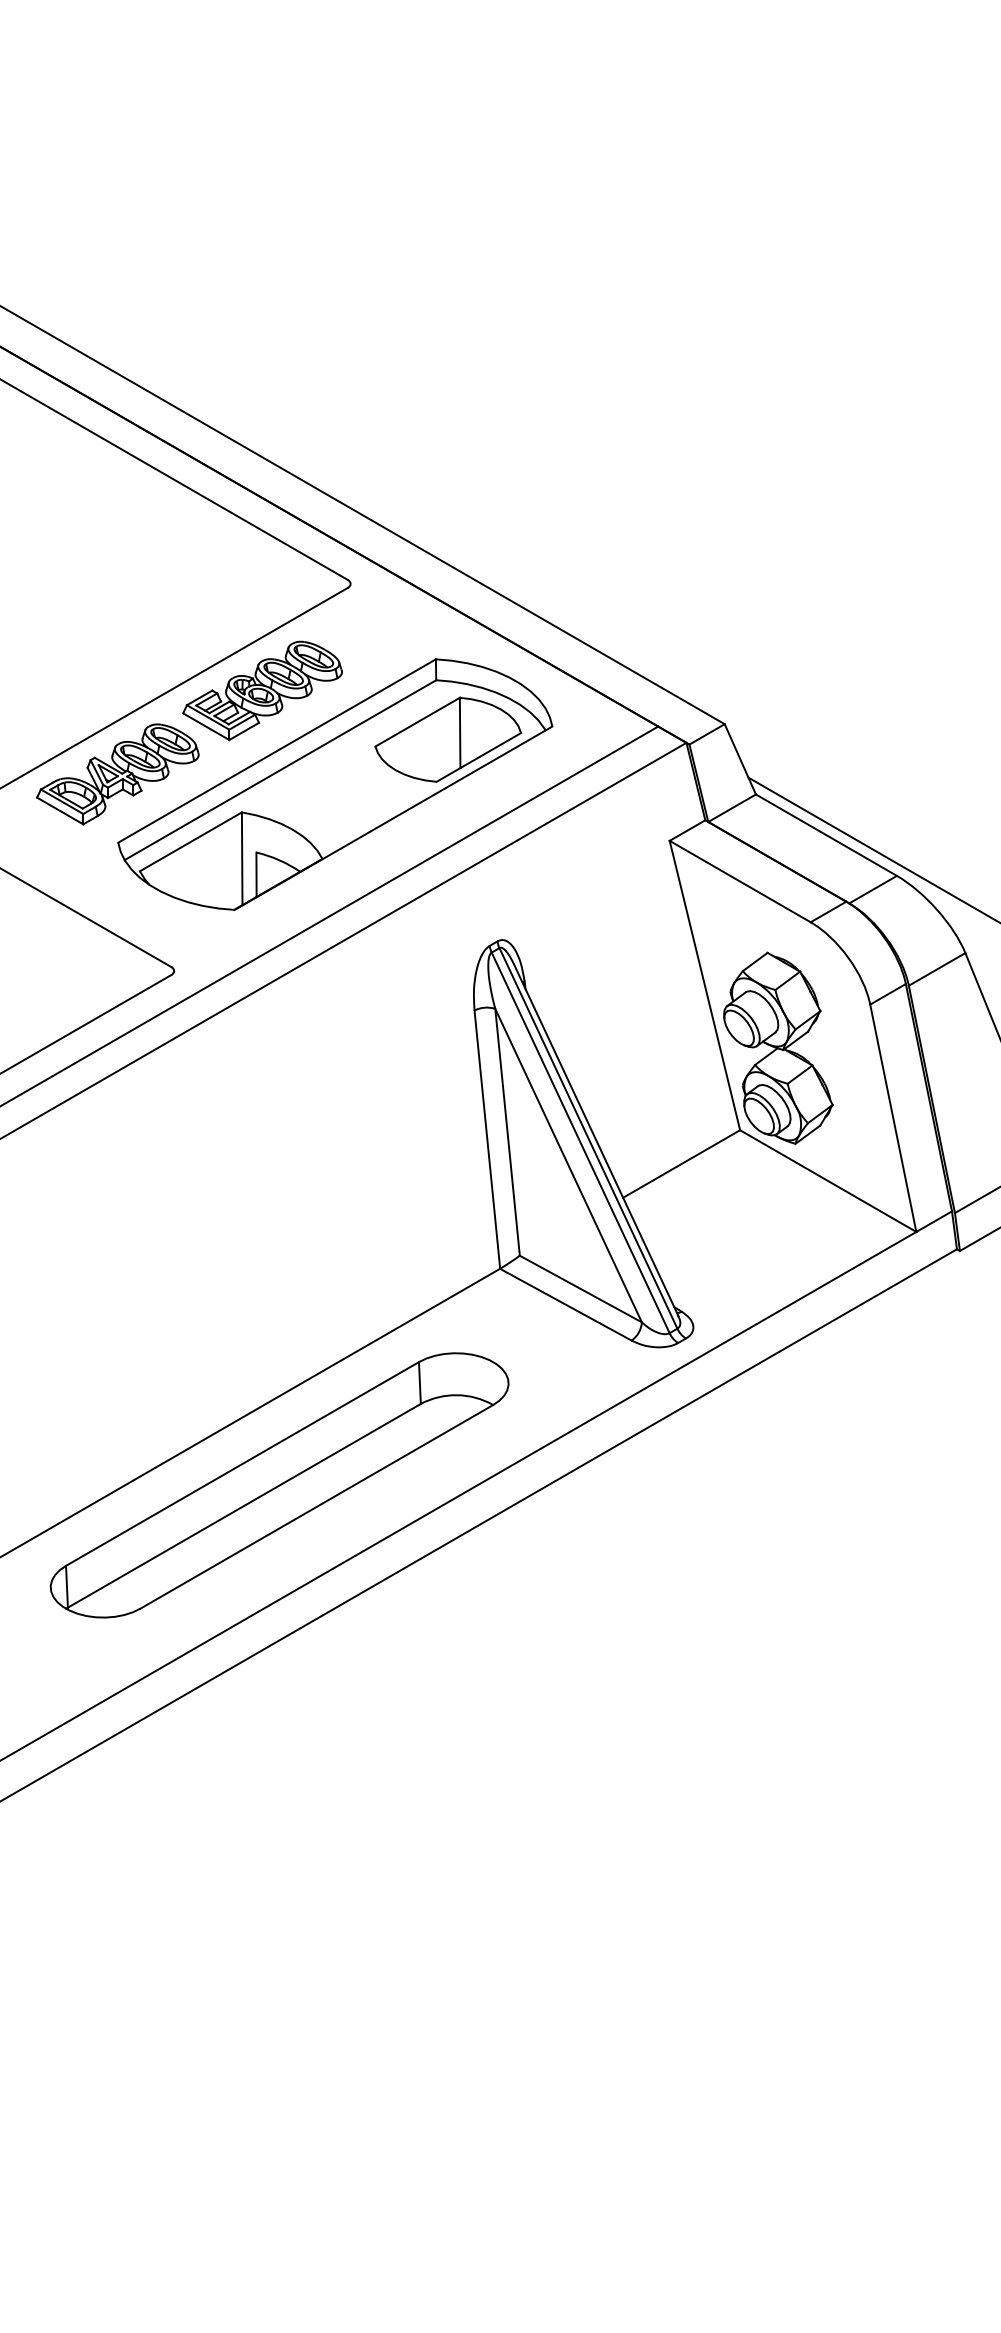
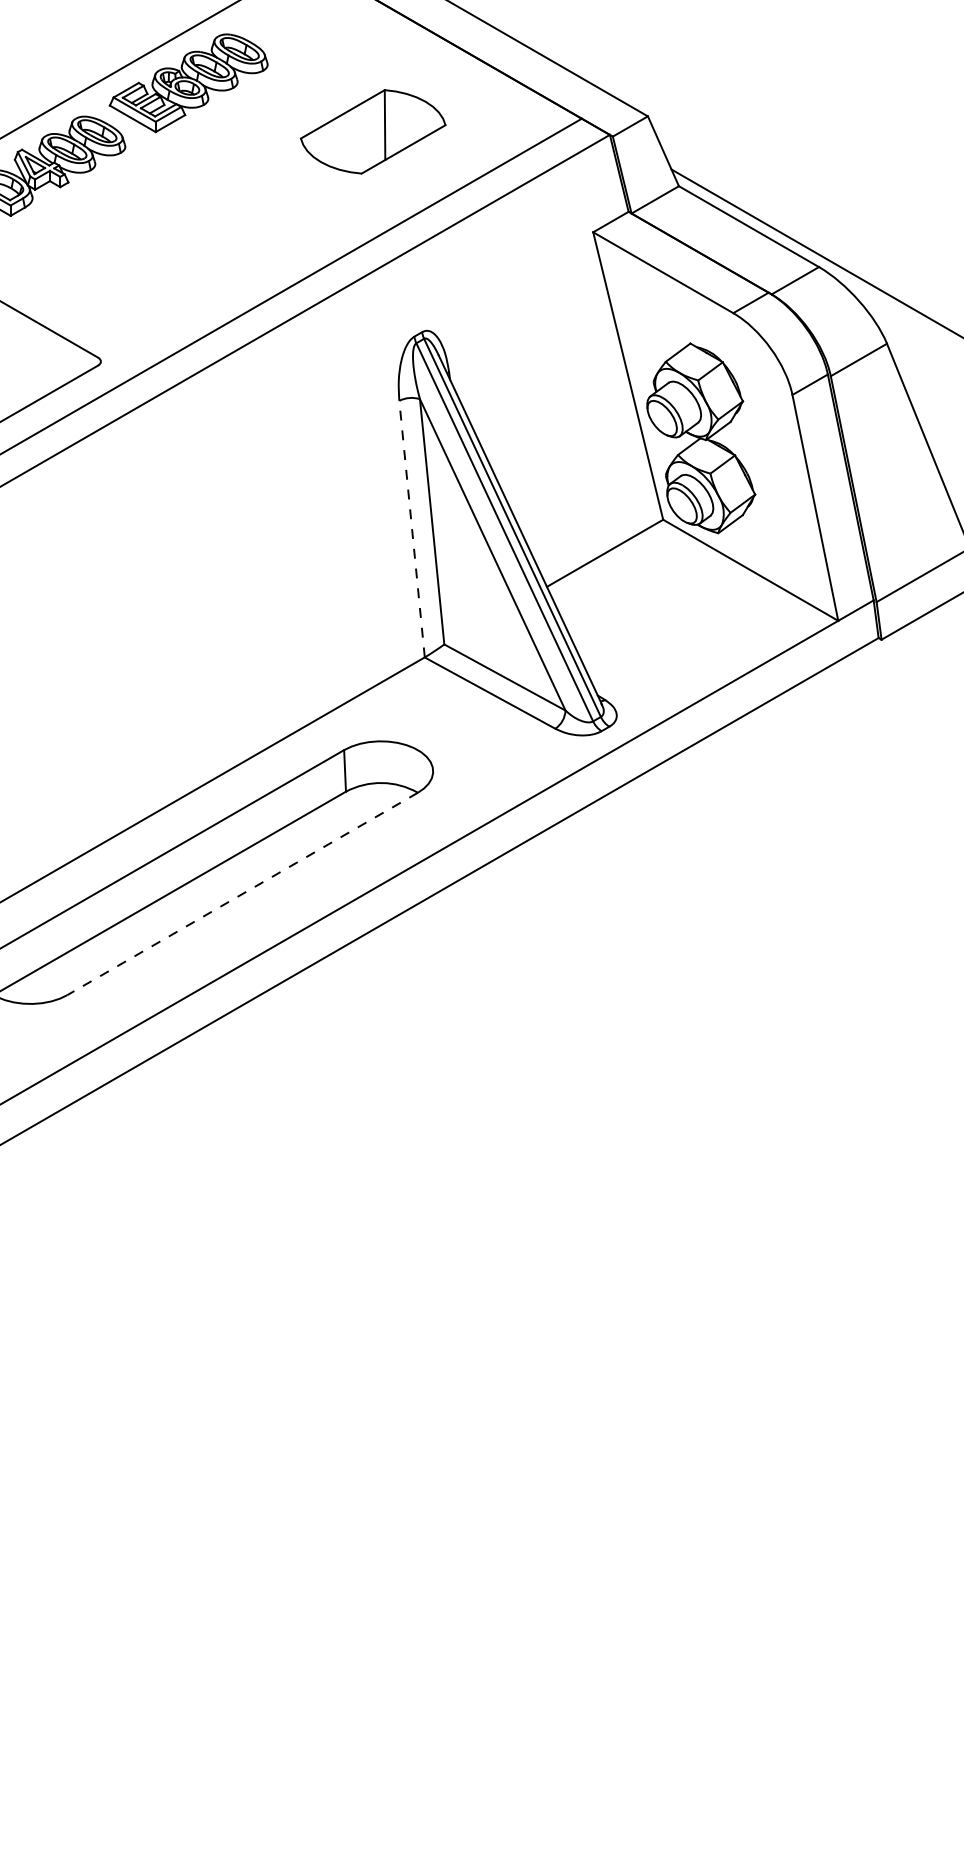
part: (335, 784) -> (261, 176), removed
line: (487, 1139) -> (412, 528), solid -> dashed
line: (316, 1506) -> (242, 893), solid -> dashed

